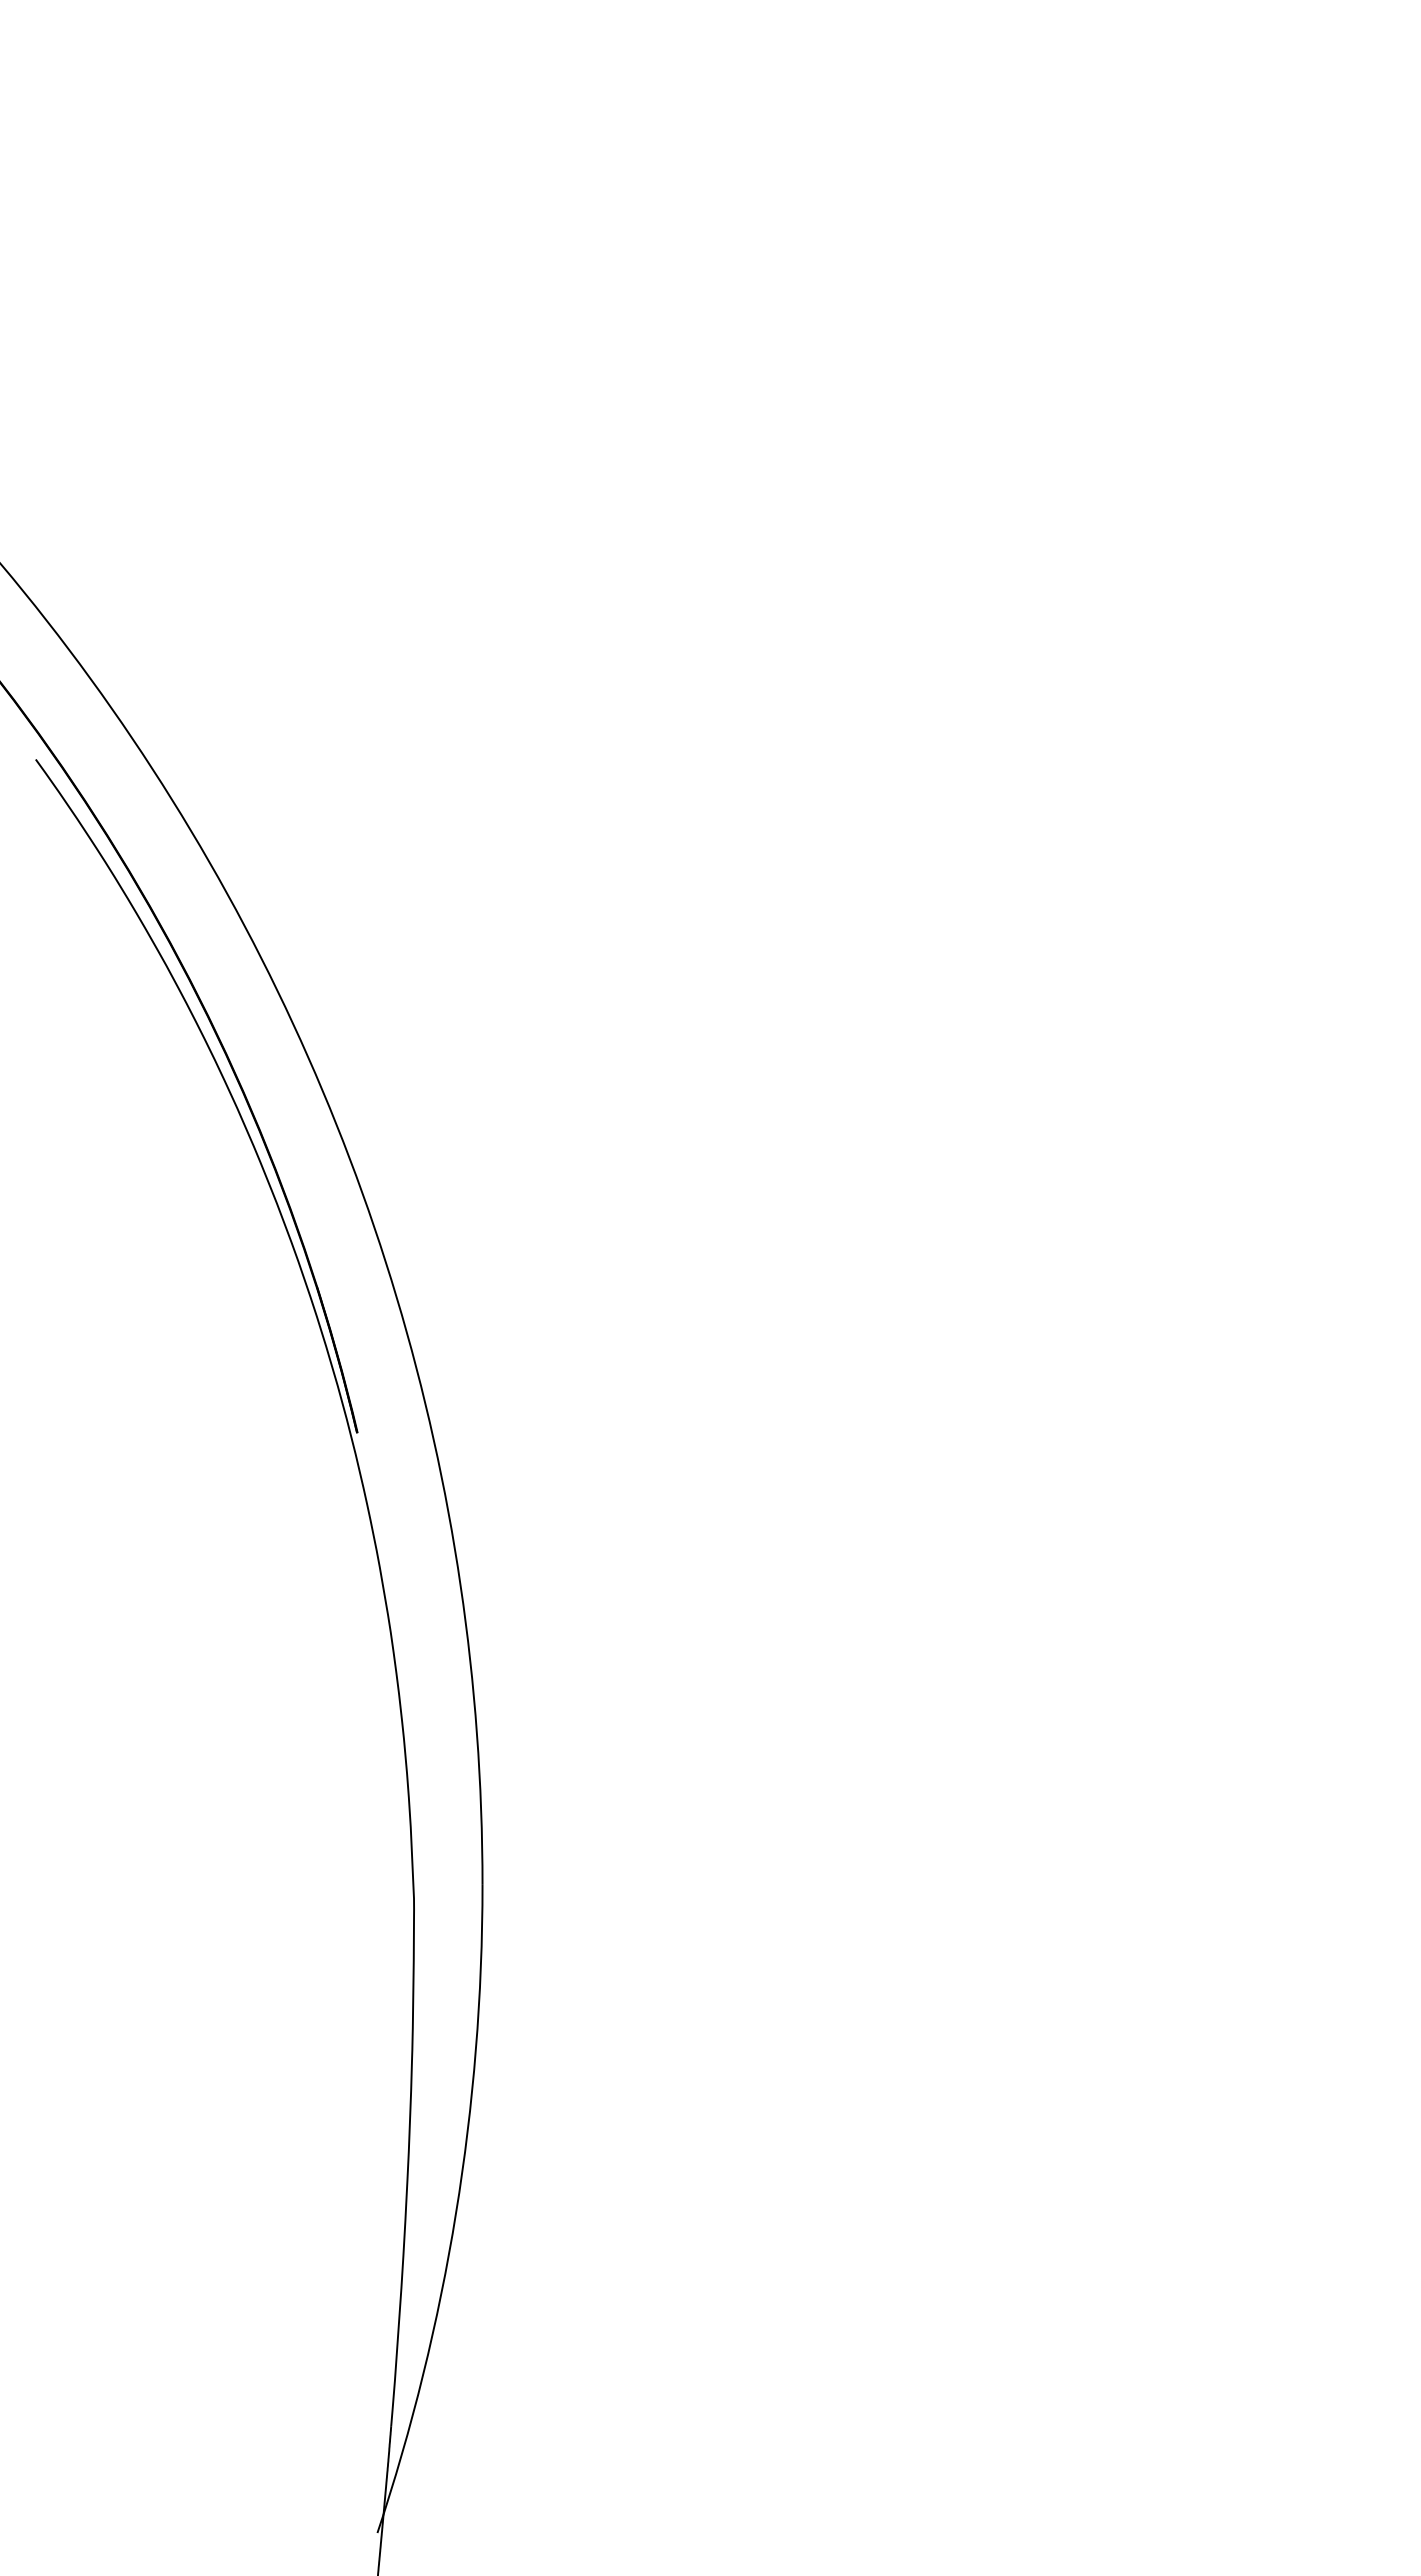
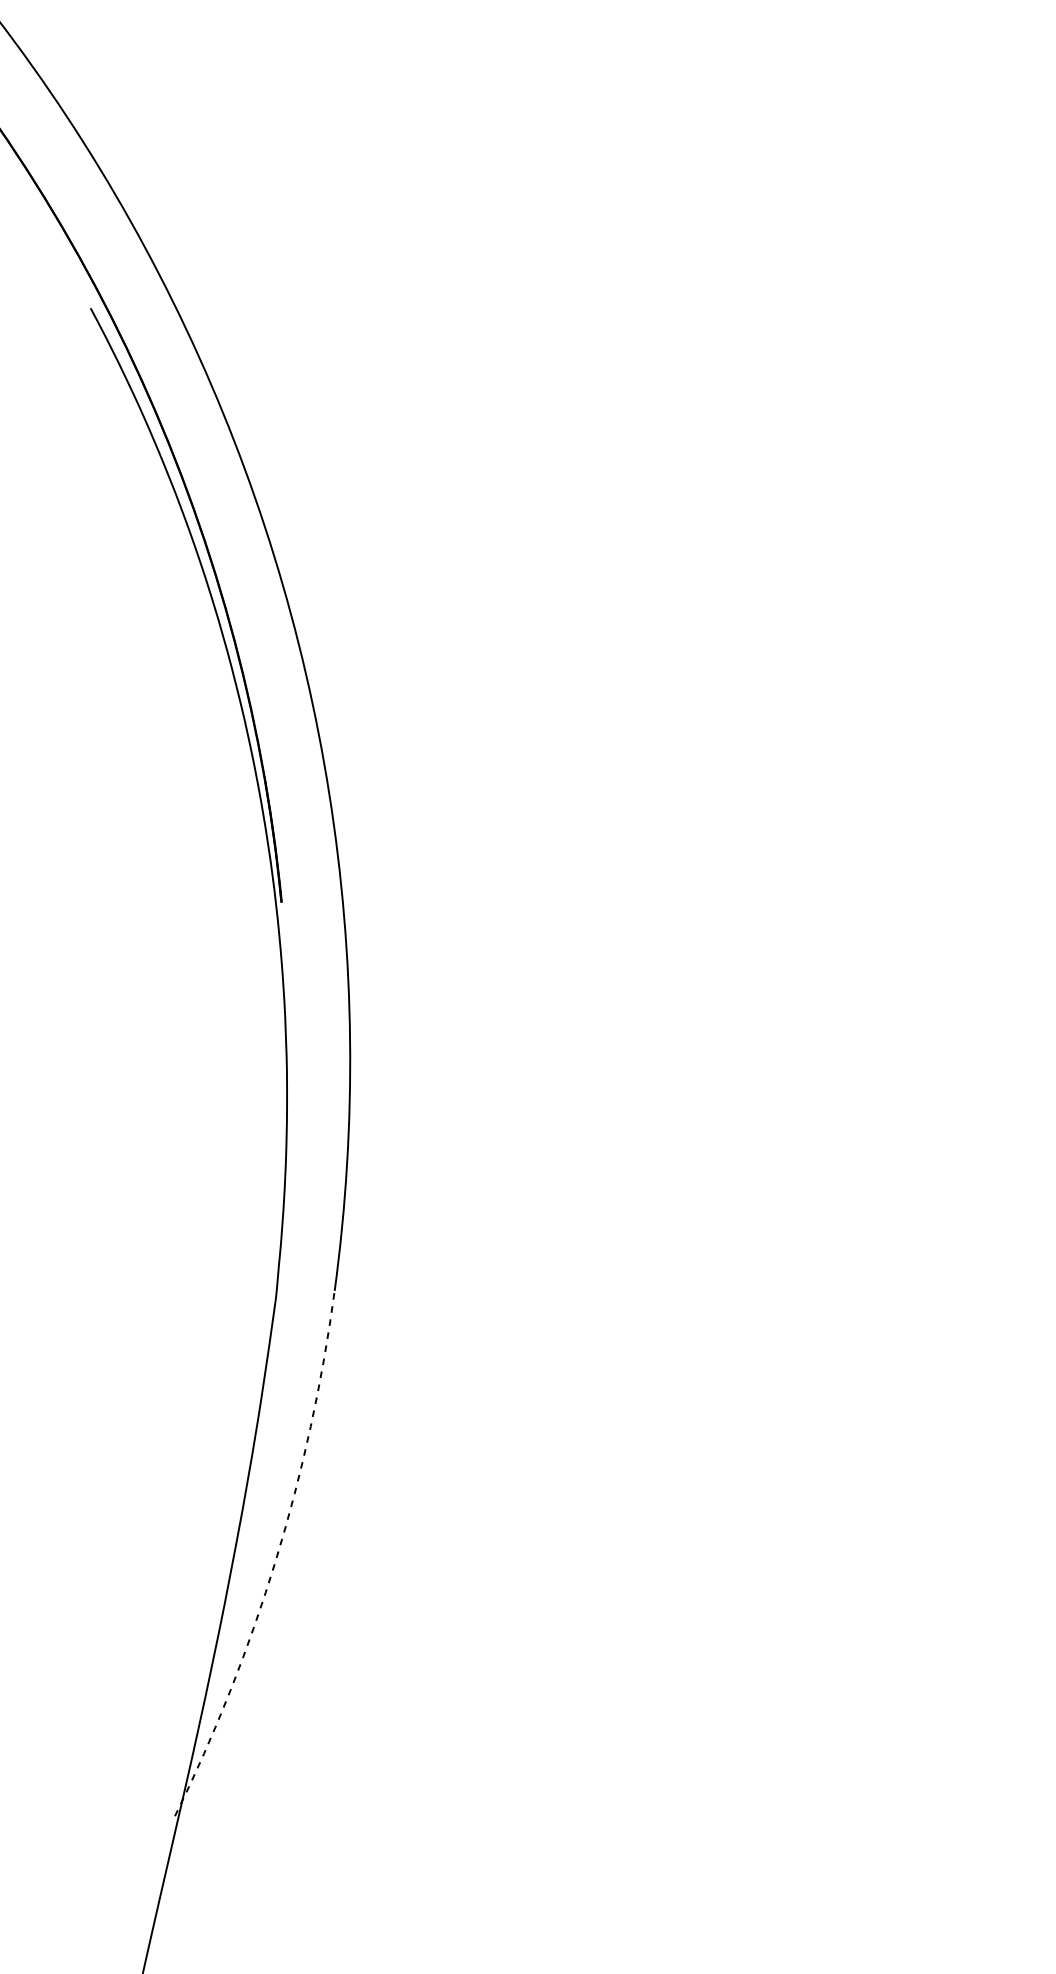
arc: (456, 2213) -> (276, 1560), solid -> dashed

